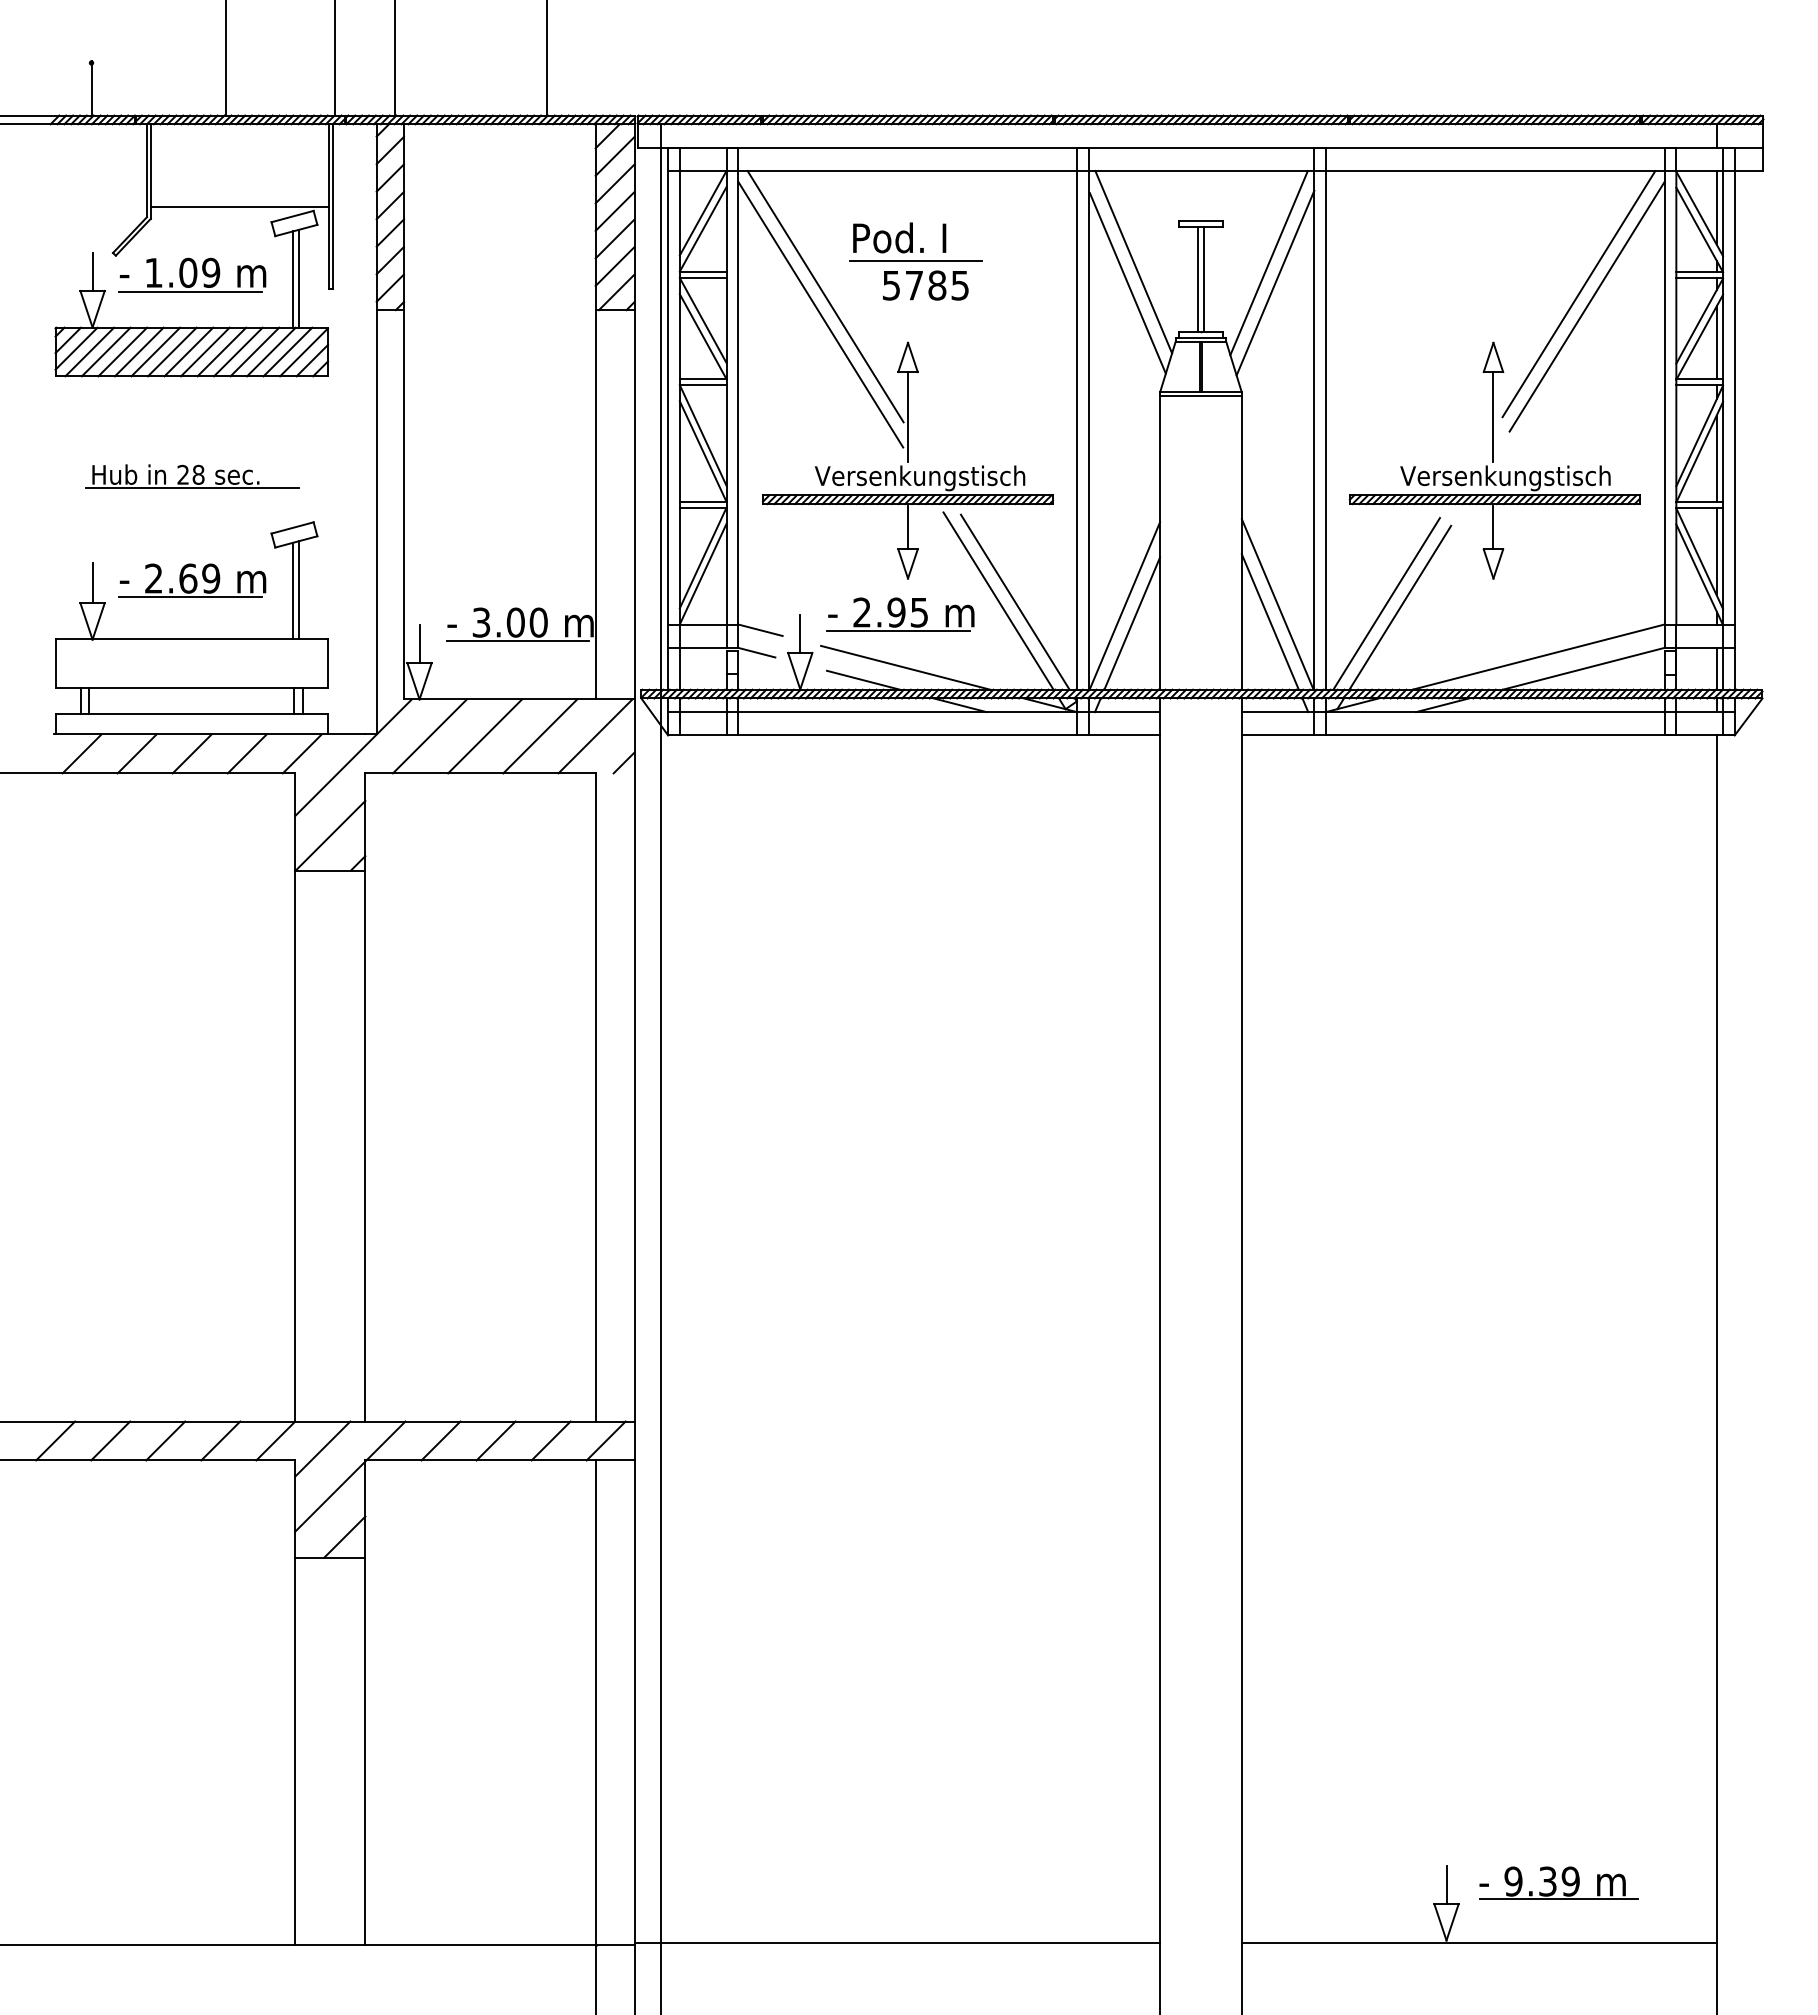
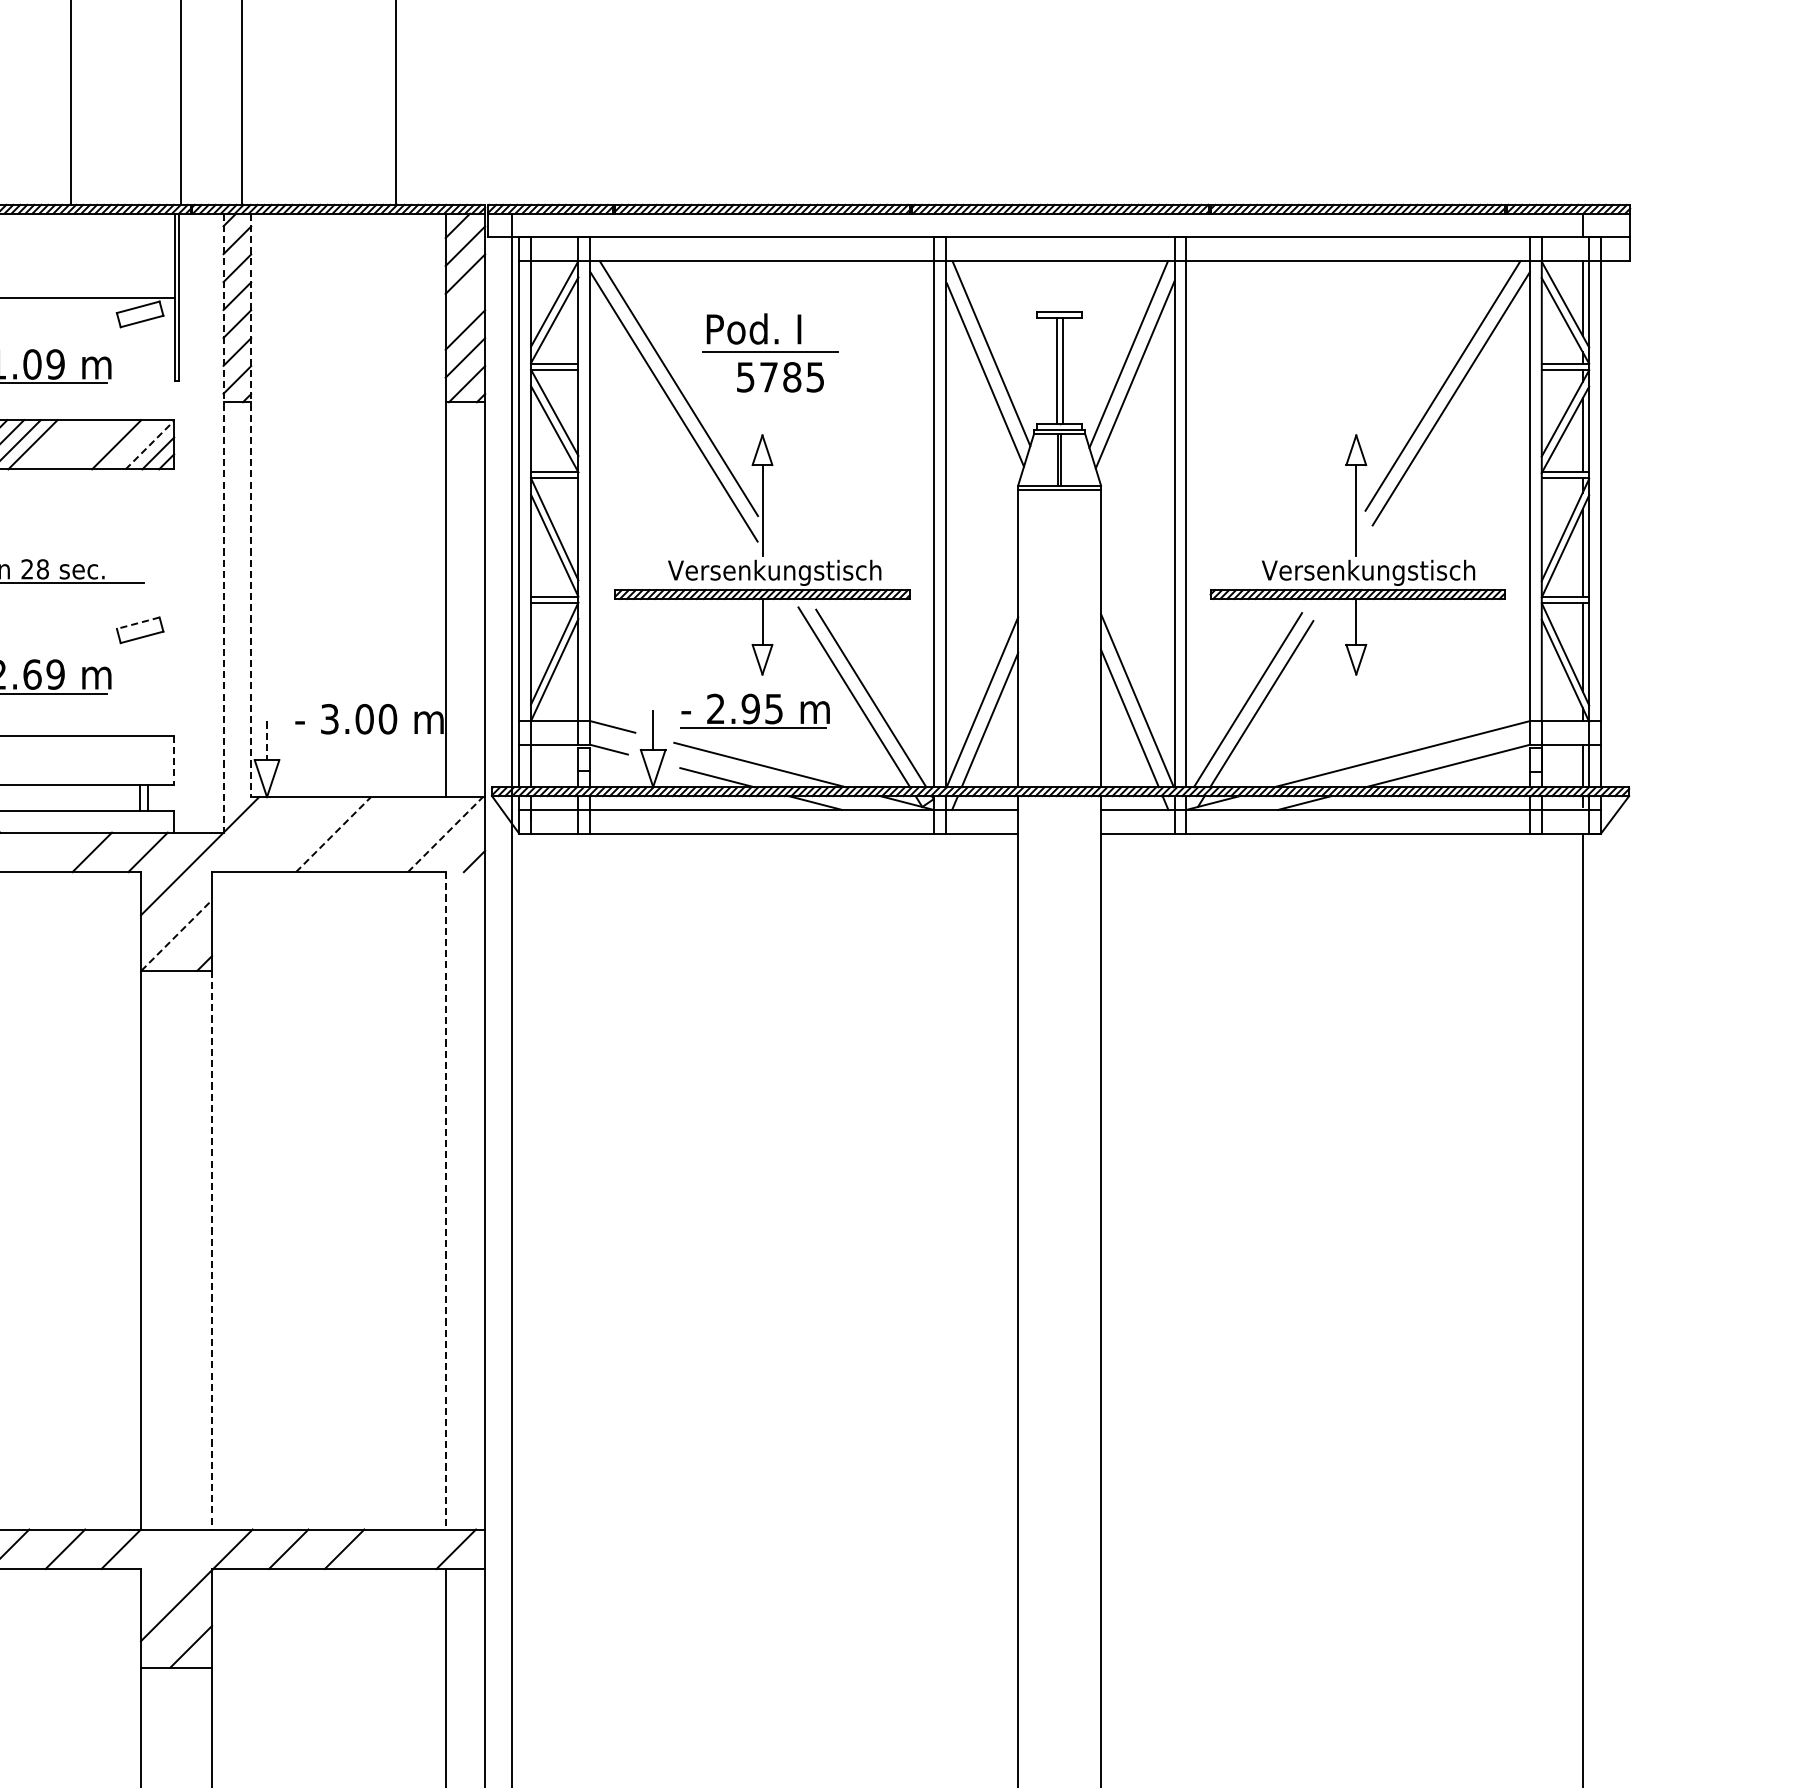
line: (614, 210) -> (464, 301), removed
line: (298, 278) -> (144, 370), removed
line: (293, 279) -> (139, 371), removed
line: (205, 351) -> (49, 444), removed
line: (221, 351) -> (66, 444), removed
line: (238, 351) -> (83, 444), removed
line: (254, 351) -> (99, 444), removed
line: (287, 351) -> (133, 444), removed
line: (304, 352) -> (150, 445), solid -> dashed
line: (403, 411) -> (250, 505), solid -> dashed
line: (376, 429) -> (223, 523), solid -> dashed
line: (292, 527) -> (138, 622), solid -> dashed
line: (293, 590) -> (139, 686), removed
line: (298, 590) -> (144, 686), removed
line: (517, 641) -> (366, 738), removed
line: (419, 644) -> (266, 741), solid -> dashed
line: (328, 663) -> (174, 760), solid -> dashed
line: (429, 736) -> (277, 834), removed
line: (485, 736) -> (333, 834), solid -> dashed
line: (540, 736) -> (389, 834), removed
line: (595, 736) -> (445, 834), solid -> dashed
line: (191, 753) -> (35, 851), removed
line: (330, 835) -> (176, 935), solid -> dashed
line: (595, 1097) -> (445, 1200), solid -> dashed
line: (365, 1146) -> (212, 1250), solid -> dashed
line: (550, 1440) -> (399, 1548), removed
line: (322, 1448) -> (168, 1556), removed

